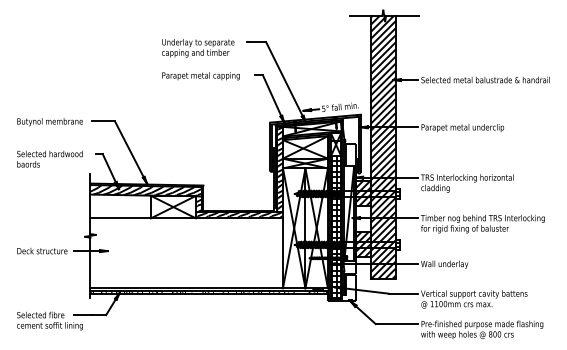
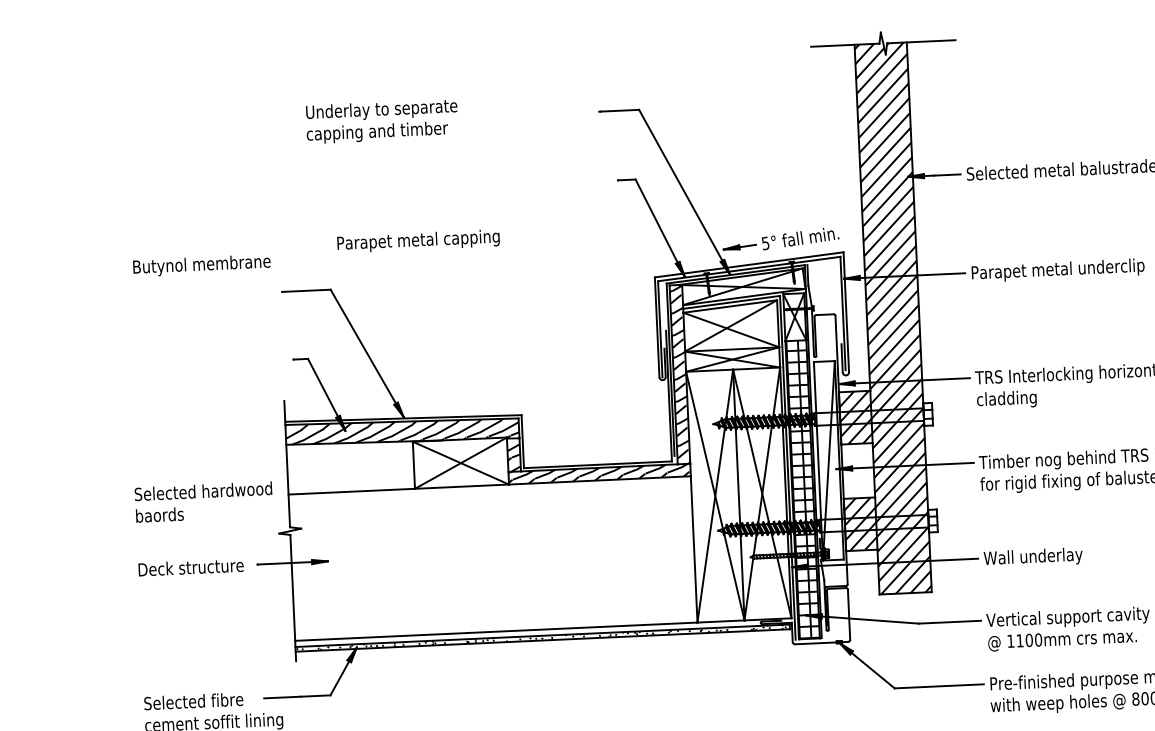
text: (198, 48) -> (382, 121), moved
text: (200, 76) -> (417, 241), moved
text: (49, 122) -> (200, 266), moved
text: (49, 158) -> (202, 500), moved

